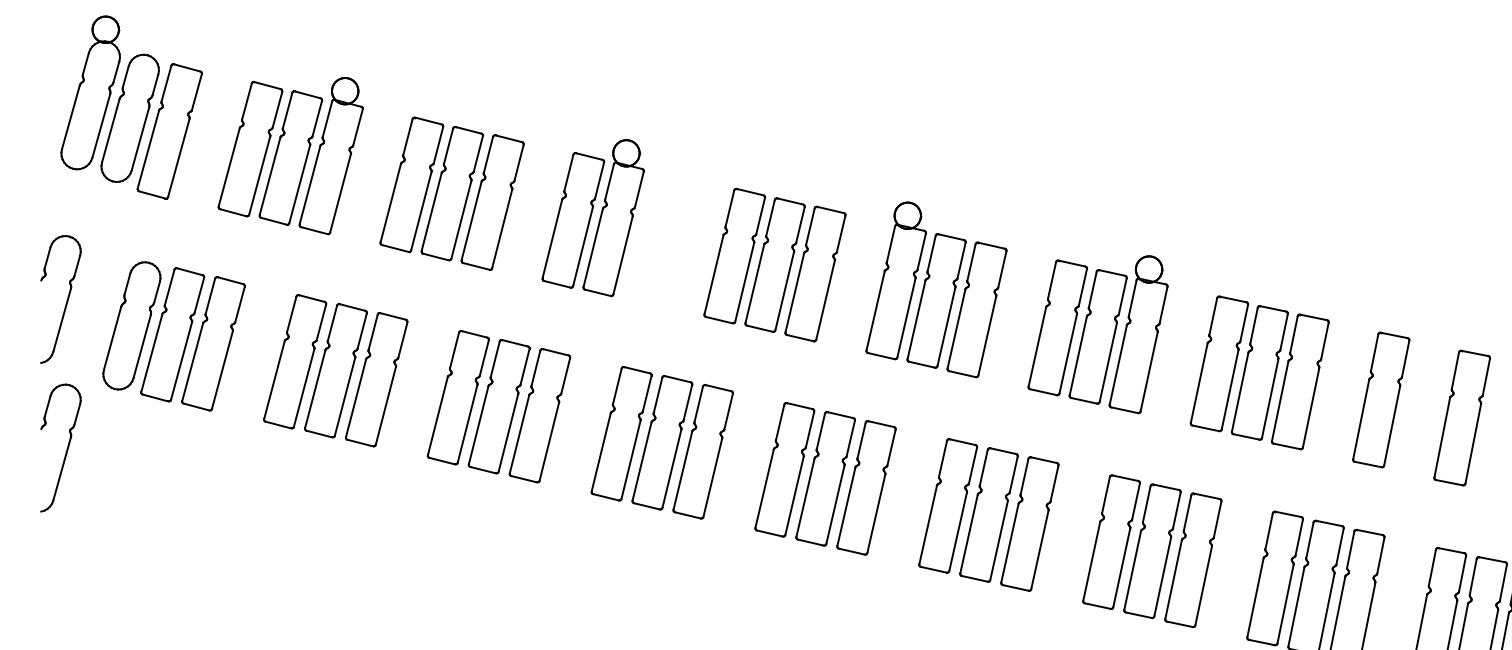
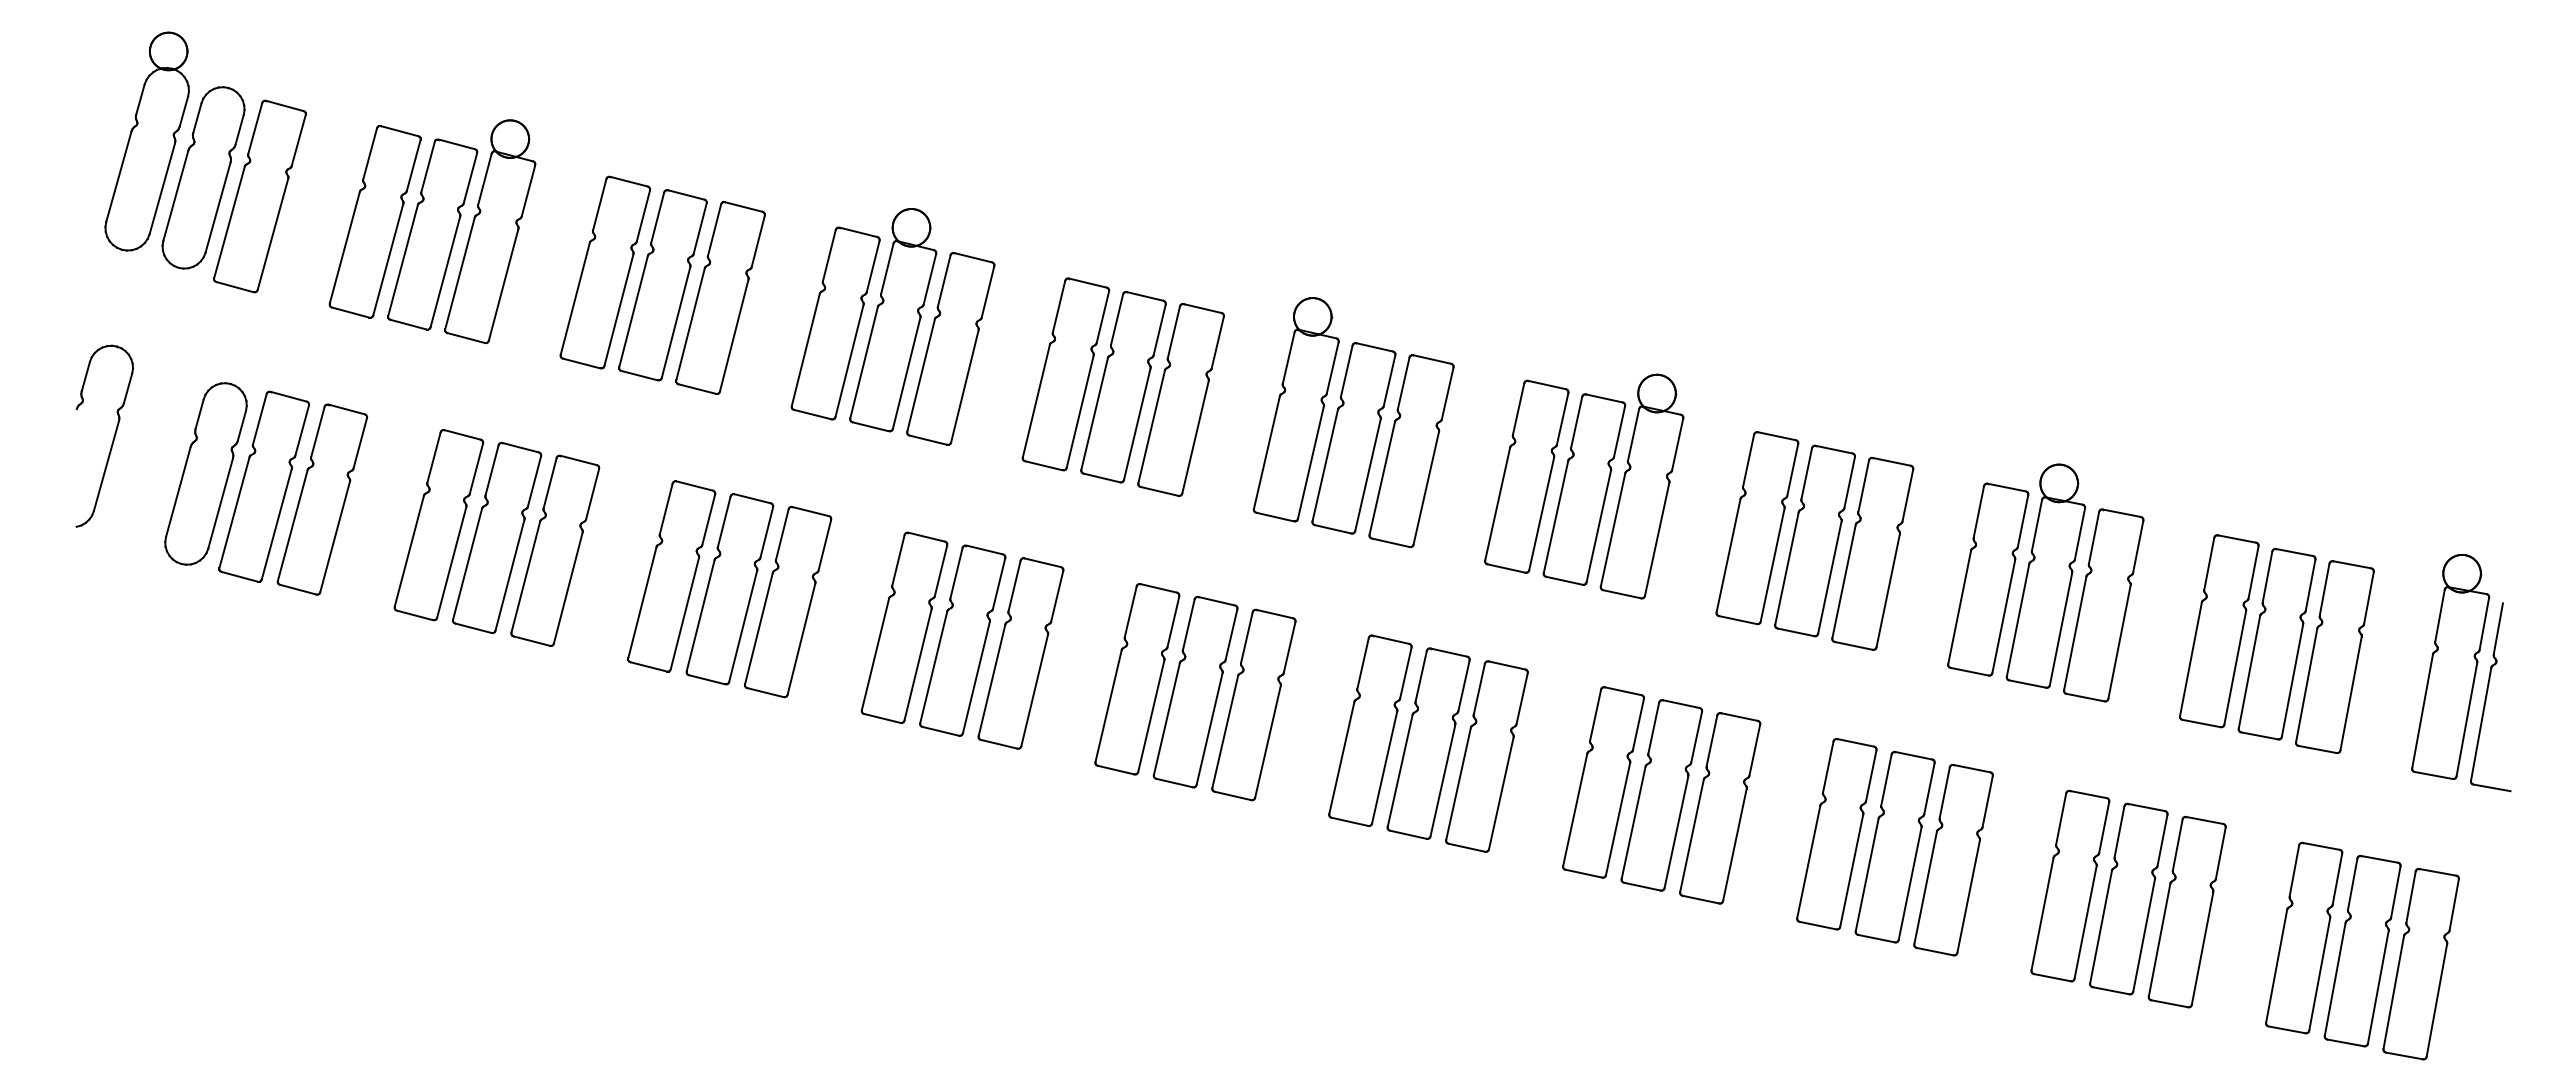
part: (653, 237) -> (950, 348), added
part: (1421, 397) -> (2045, 575), added
part: (66, 450) -> (112, 651), removed

